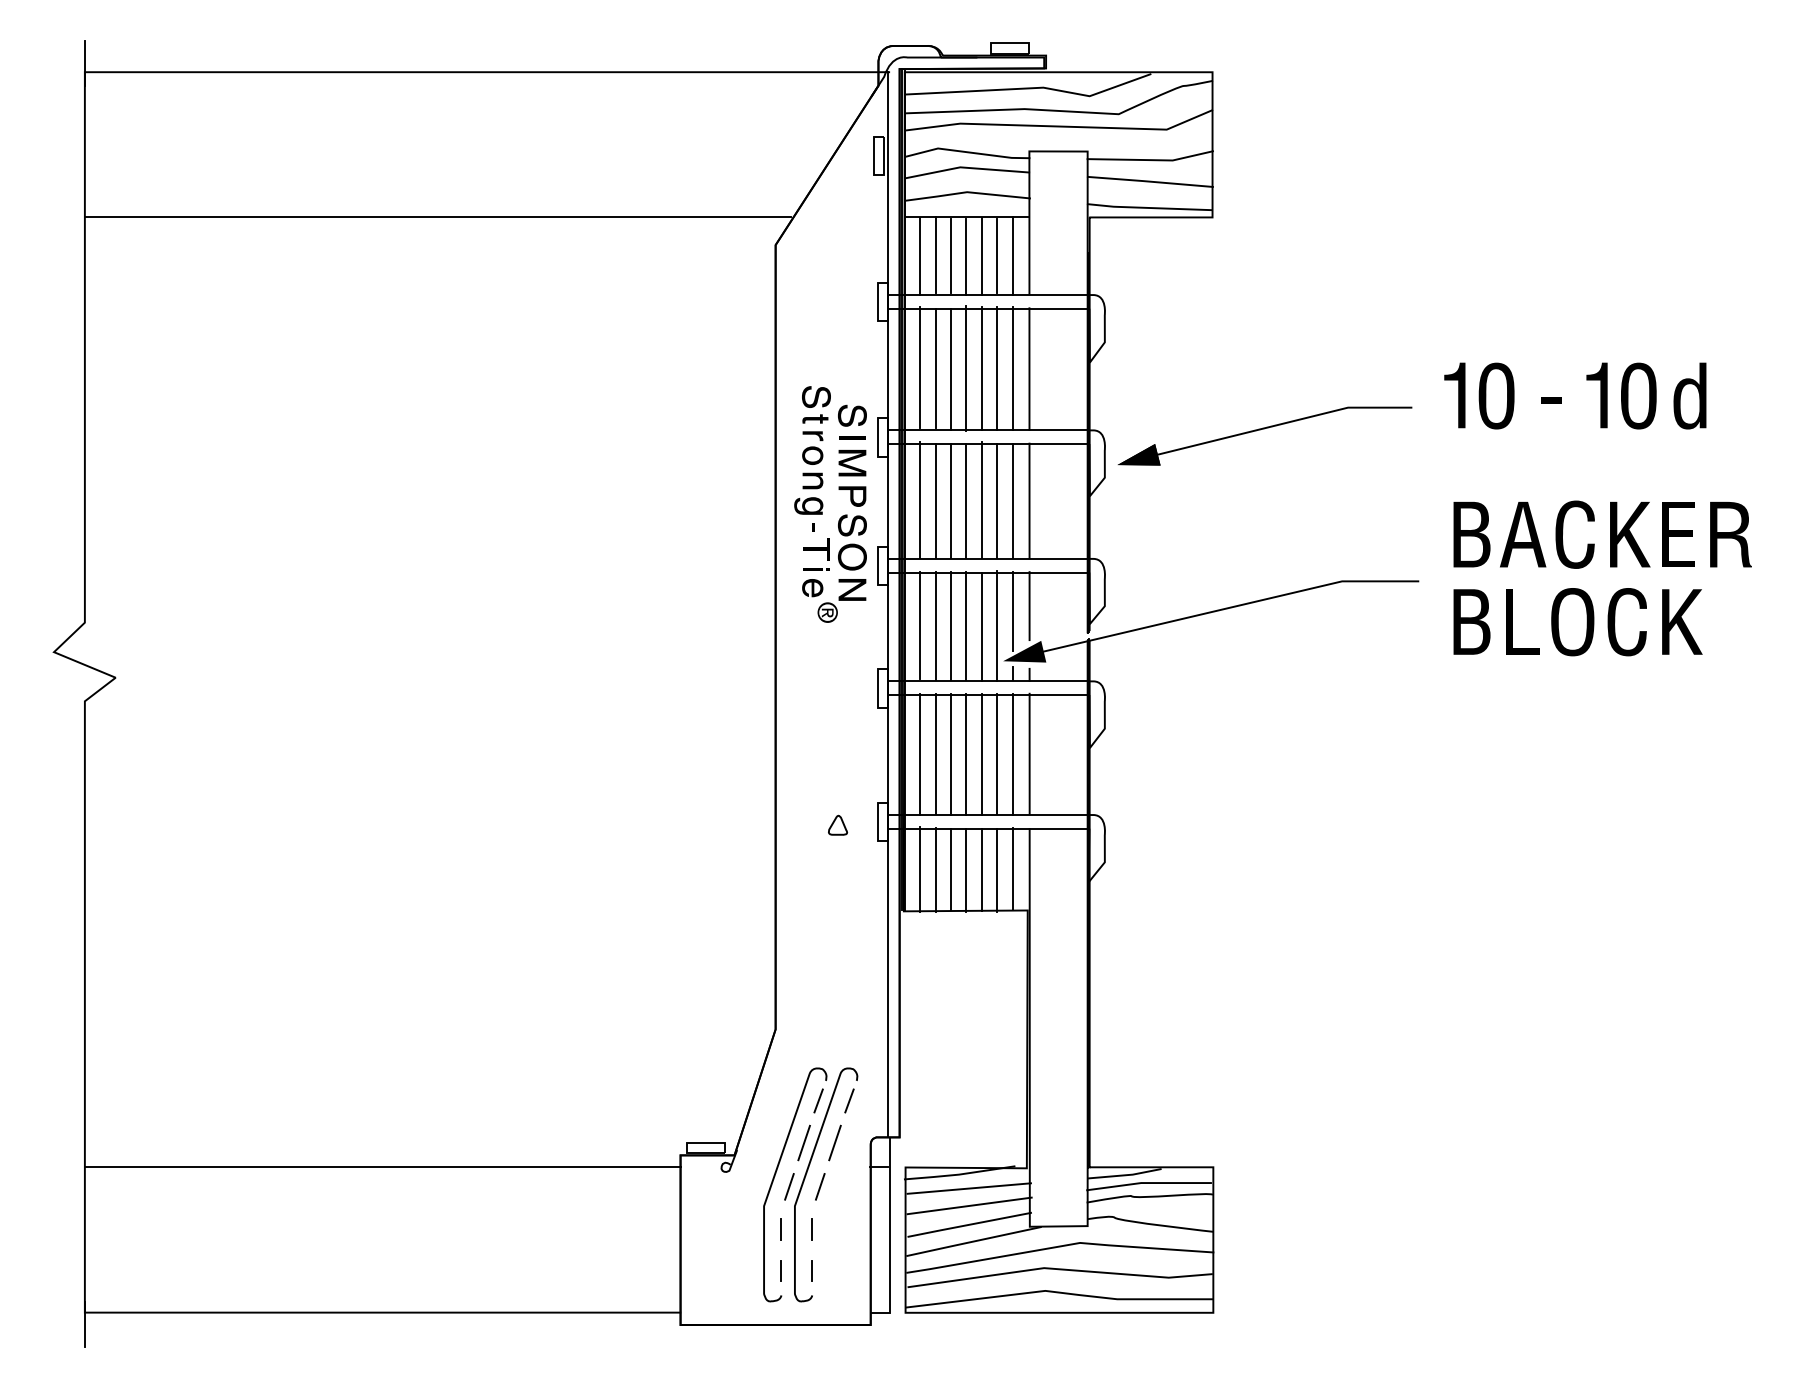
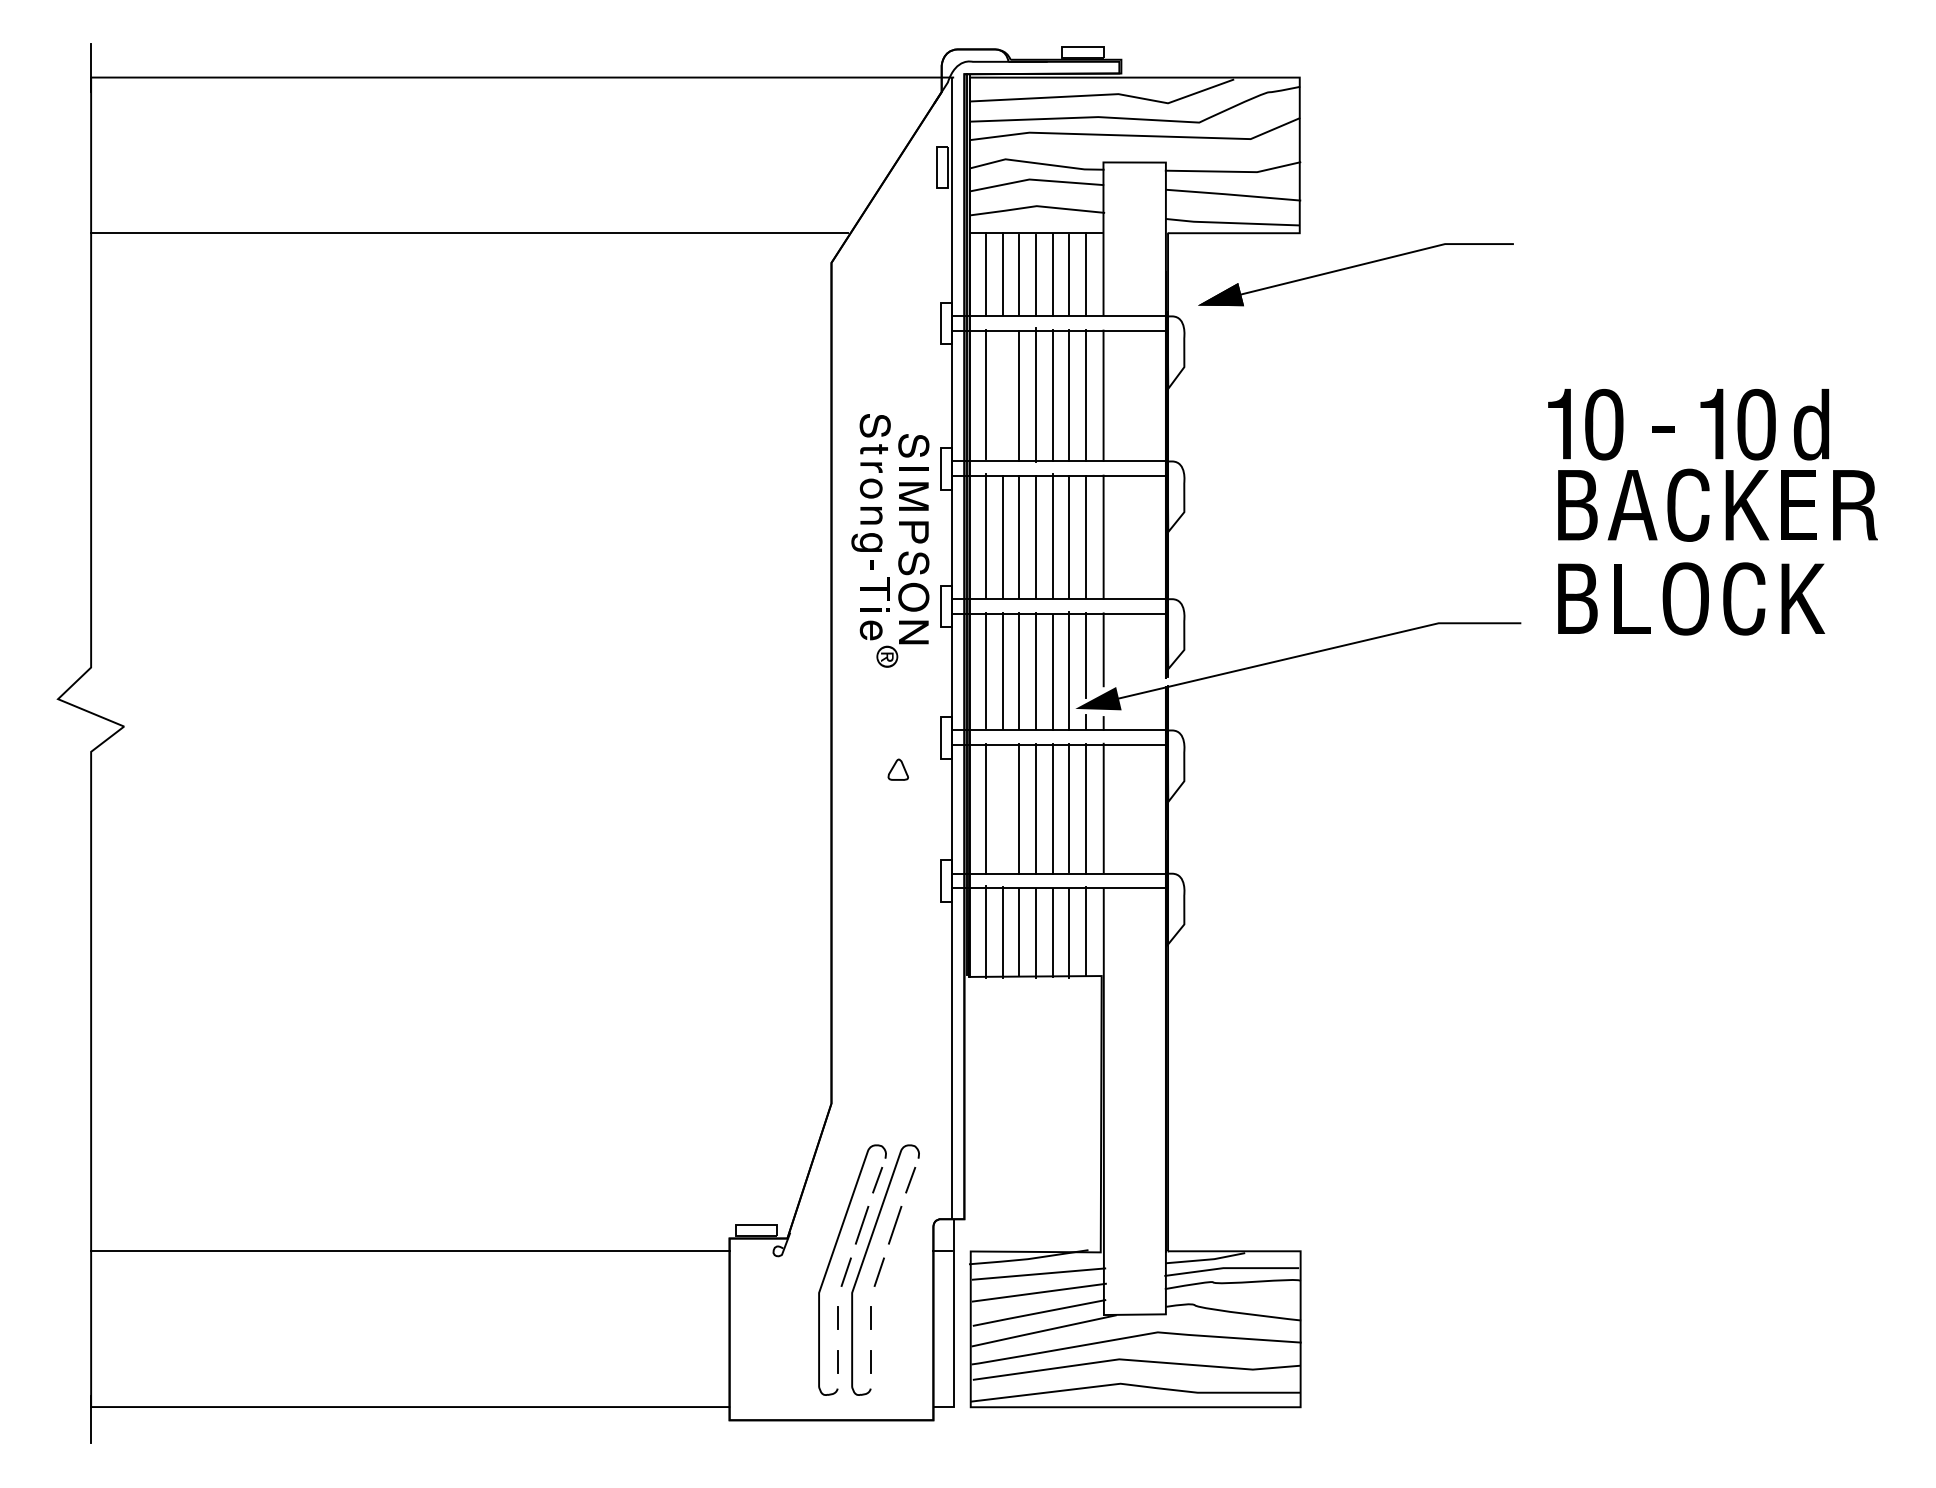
line: (935, 368) -> (1002, 395), removed
part: (1264, 429) -> (1355, 267), moved
part: (1610, 567) -> (1726, 540), moved
line: (935, 754) -> (1002, 808), removed
part: (837, 825) -> (897, 769), moved

